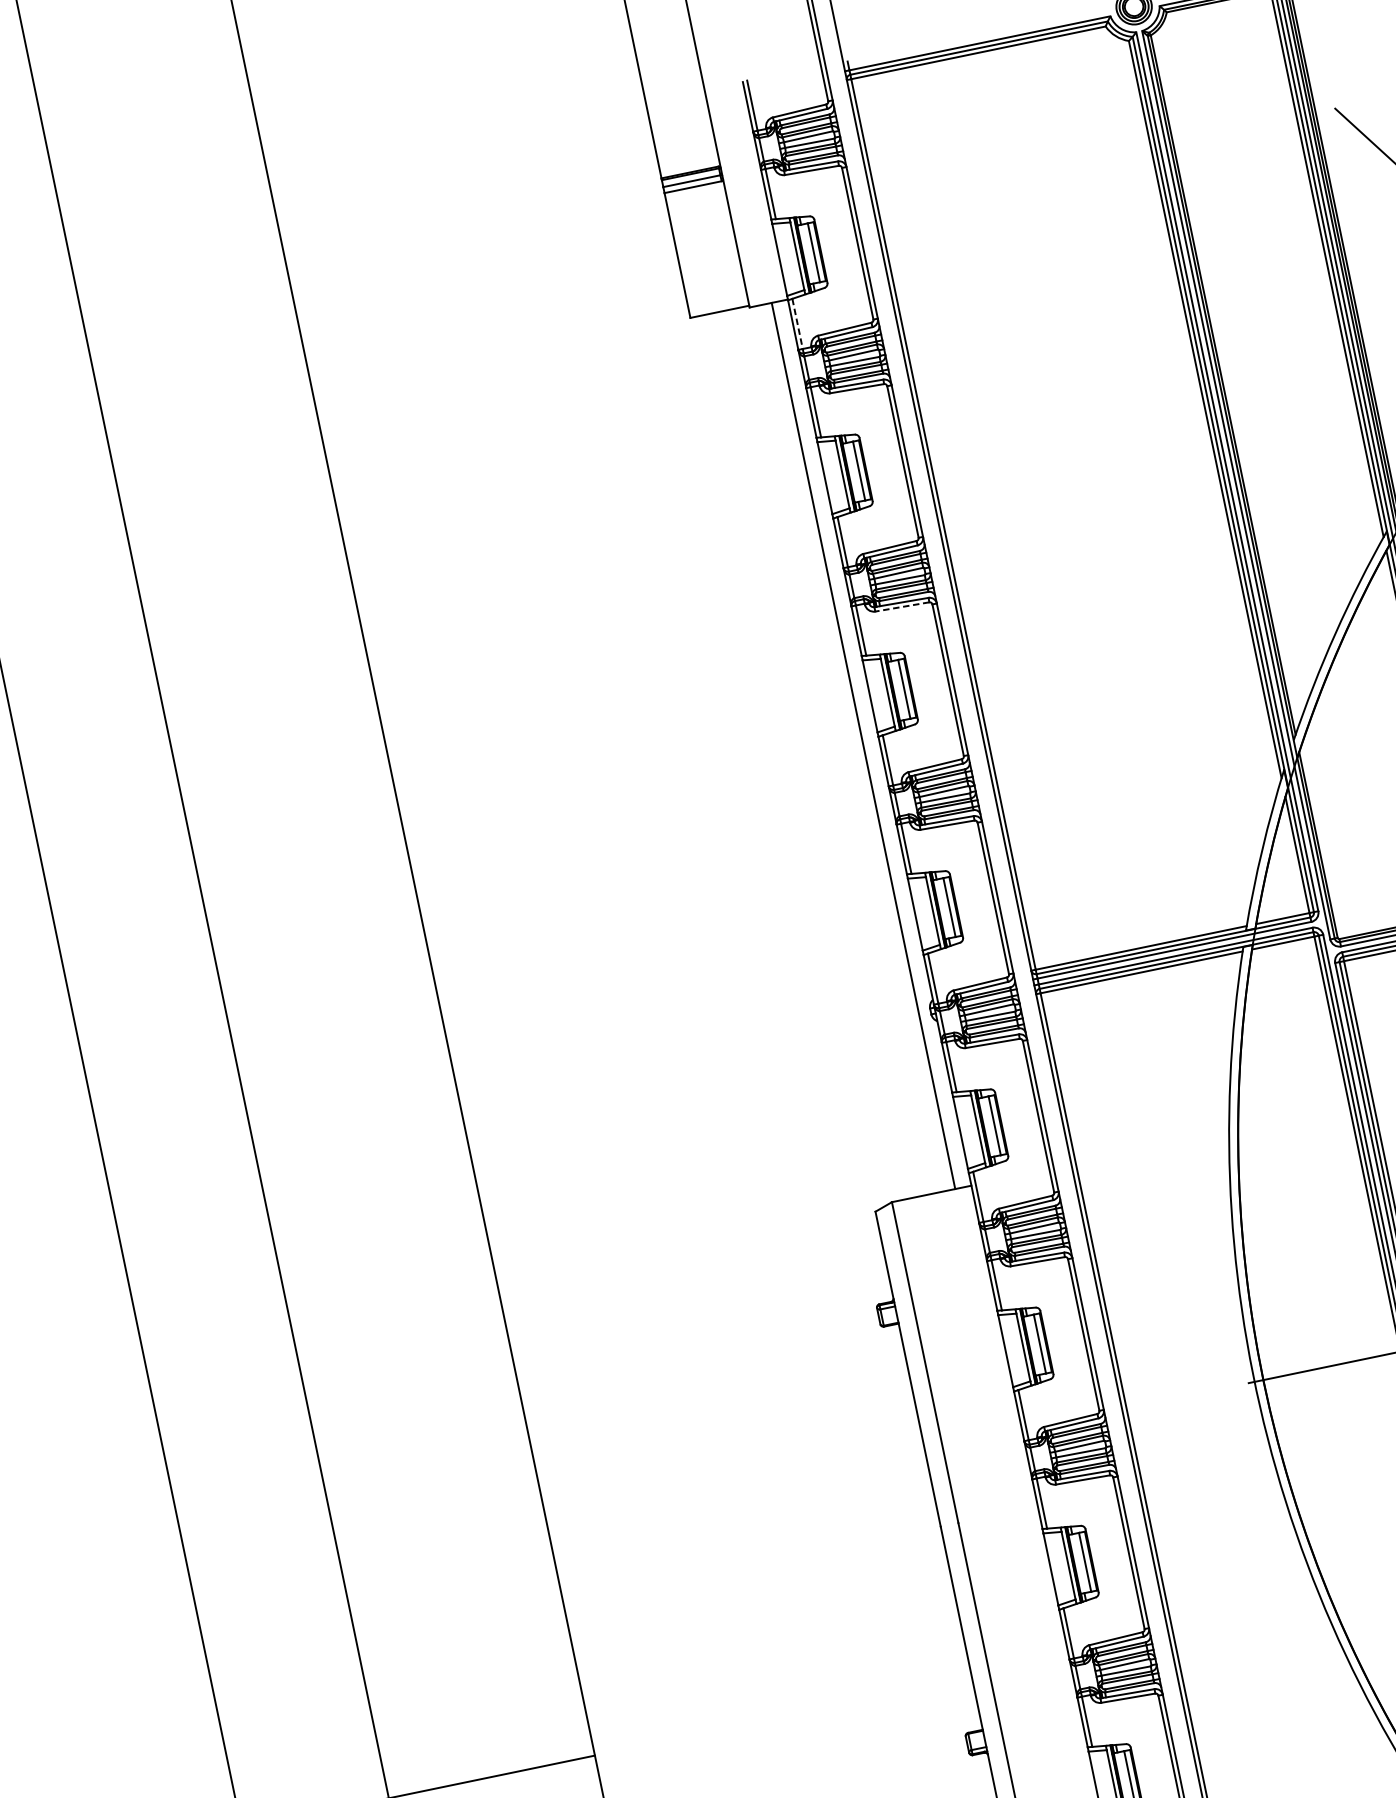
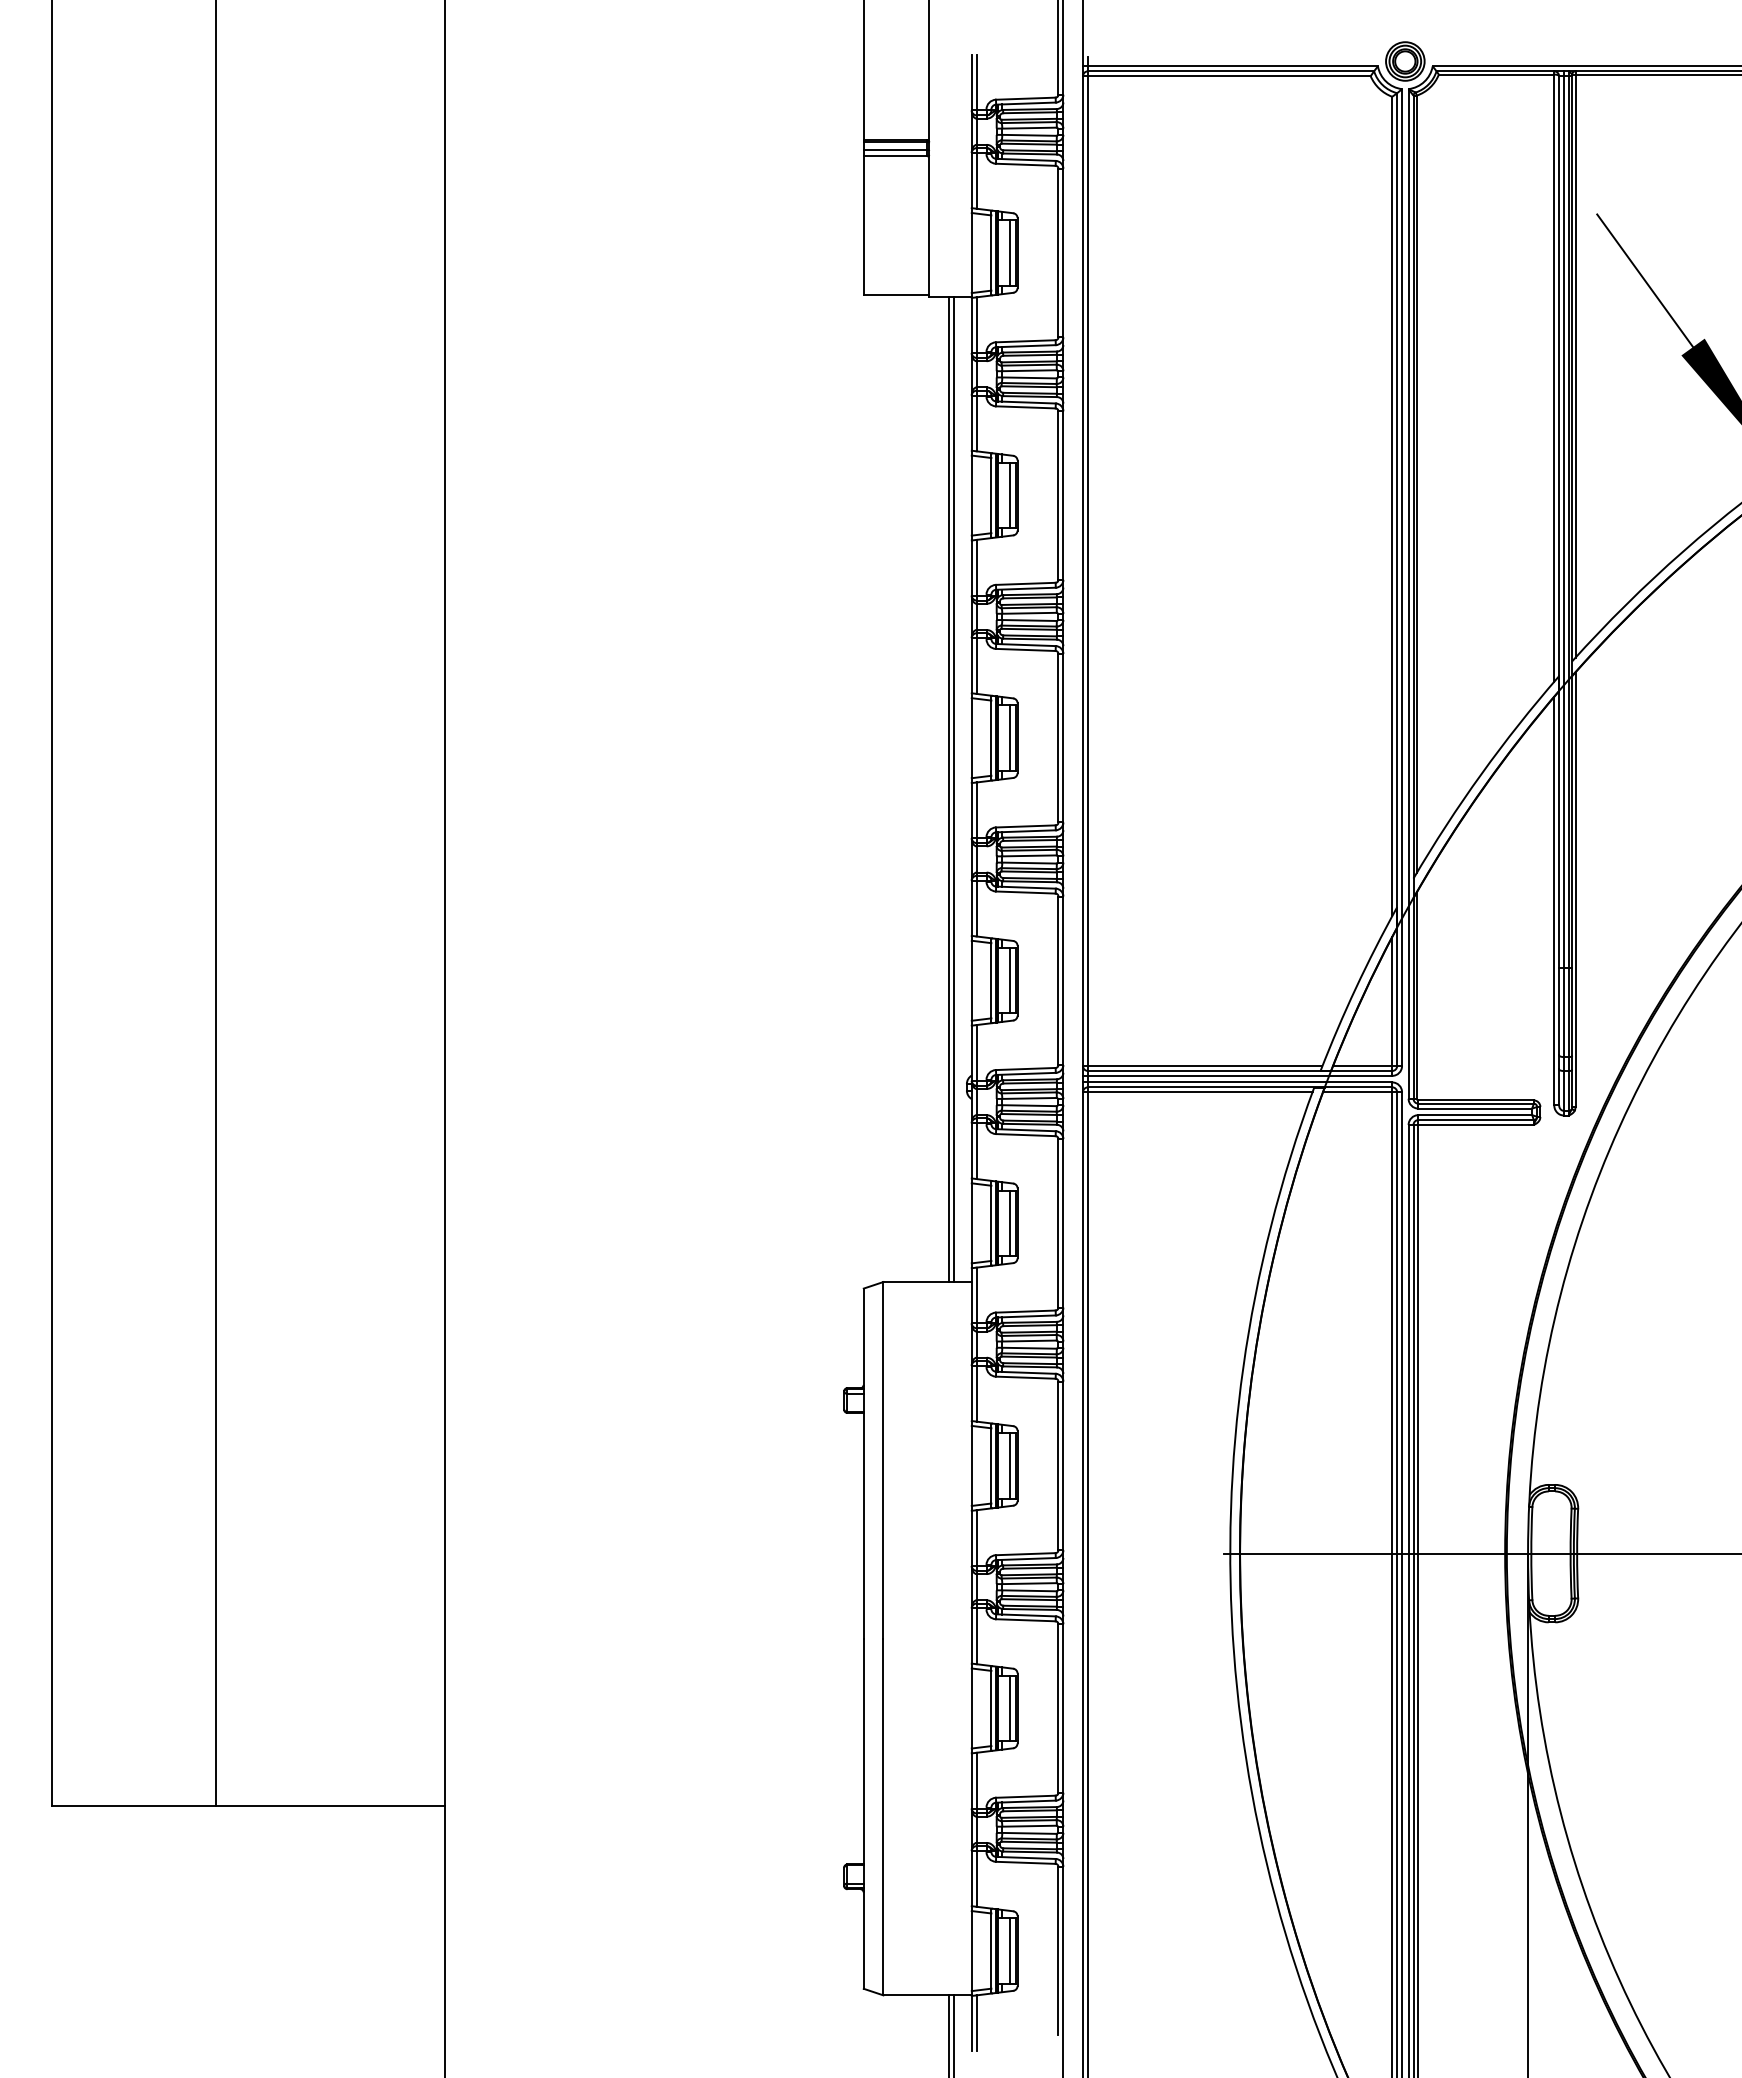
line: (797, 324) -> (976, 325), dashed -> solid
line: (901, 606) -> (1025, 649), dashed -> solid
line: (858, 746) -> (948, 789), added

